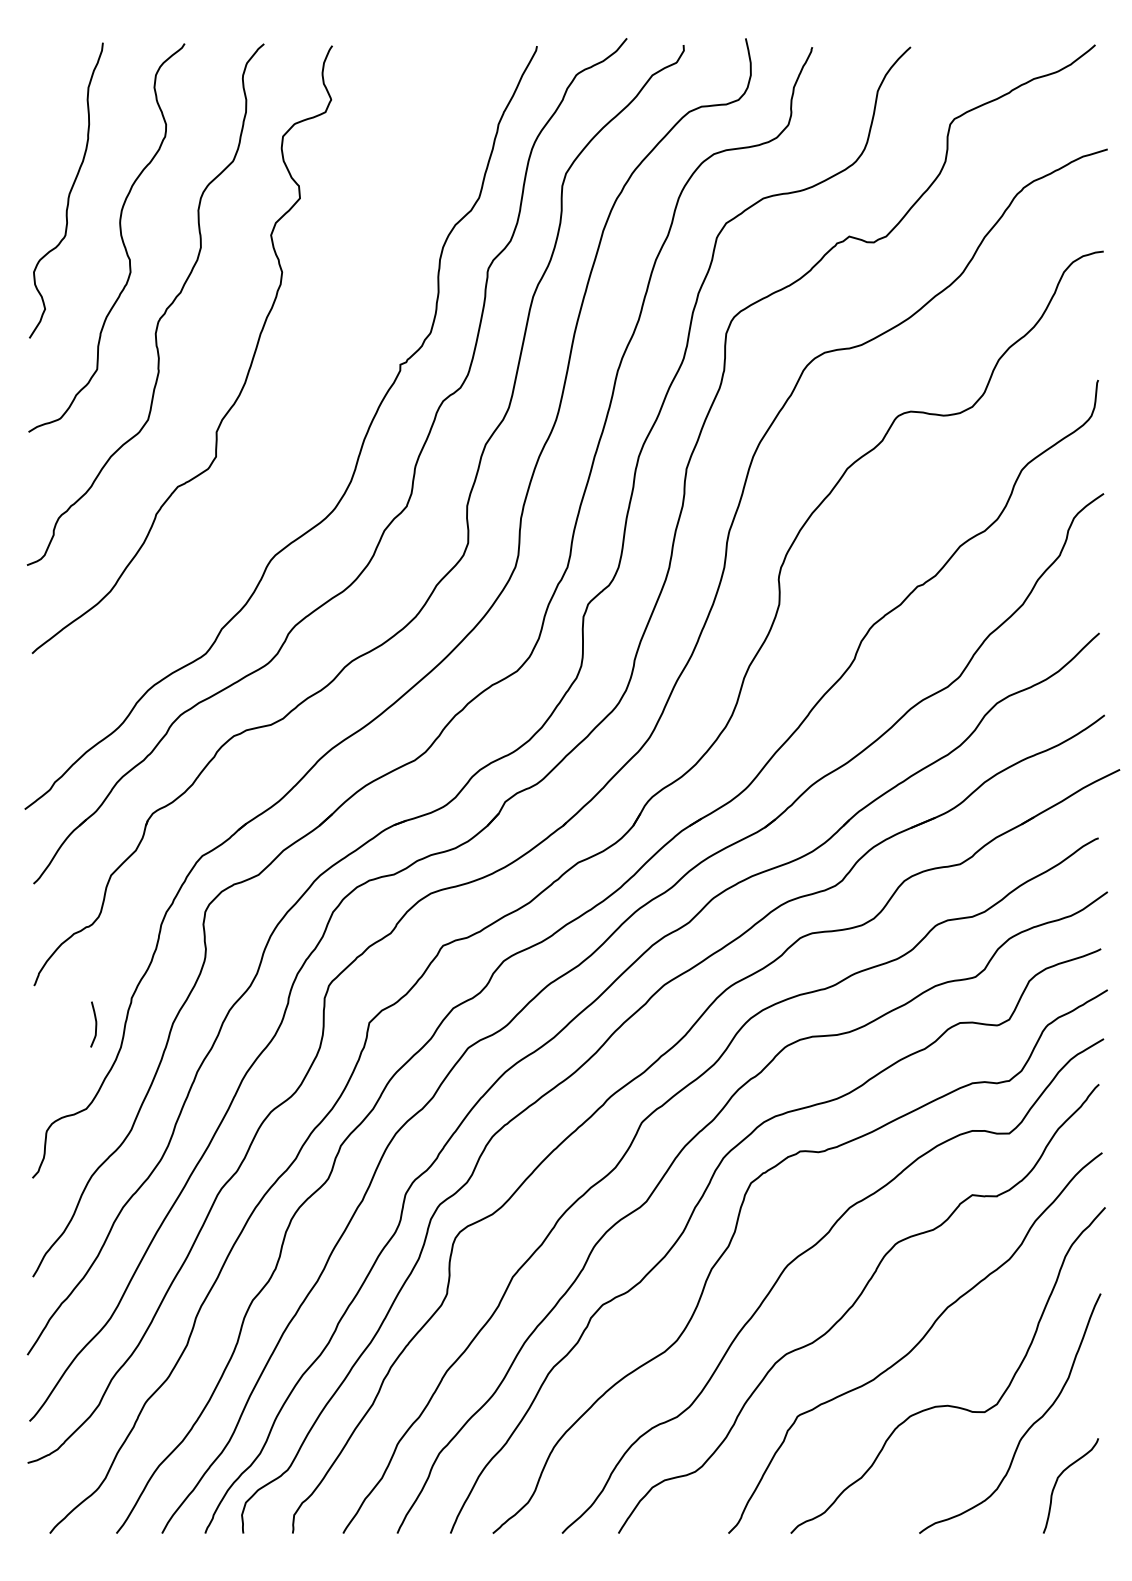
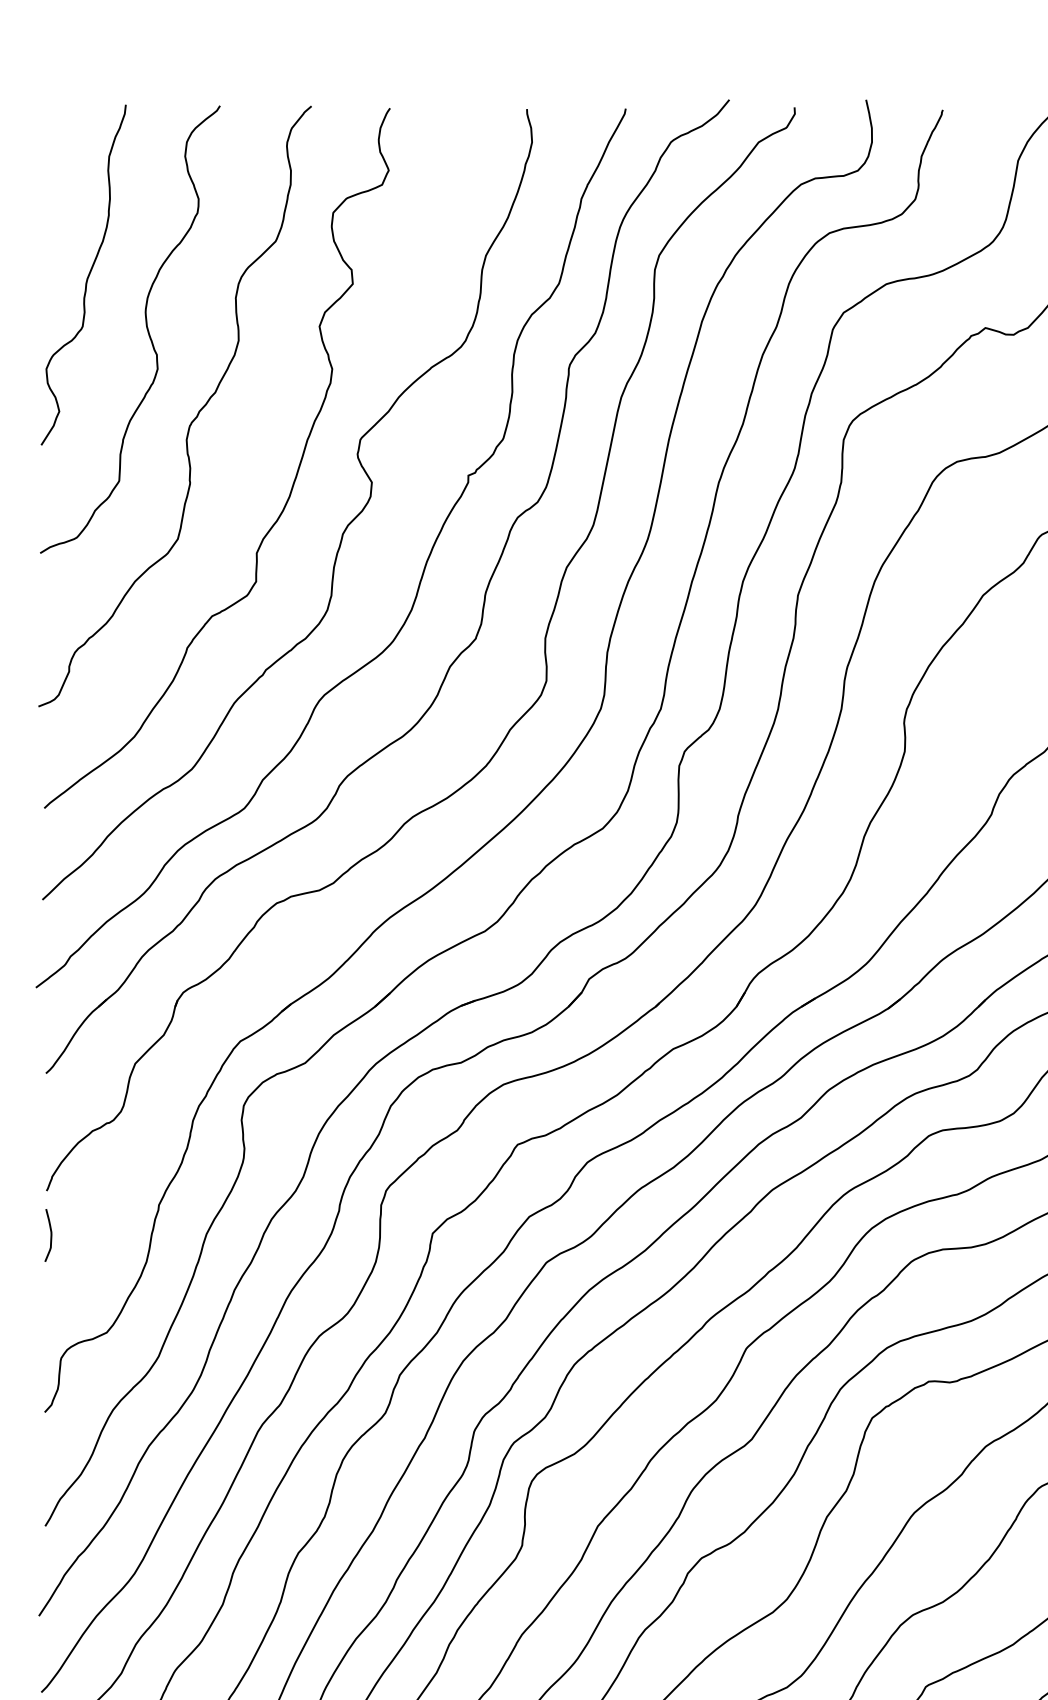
curve: (291, 413) -> (343, 531), added
curve: (95, 1024) -> (50, 1235), moved

